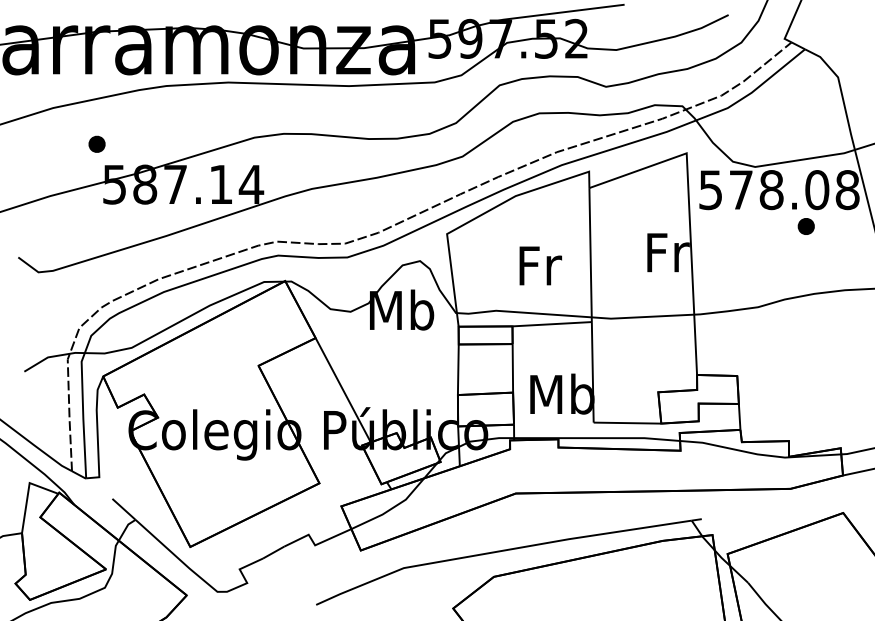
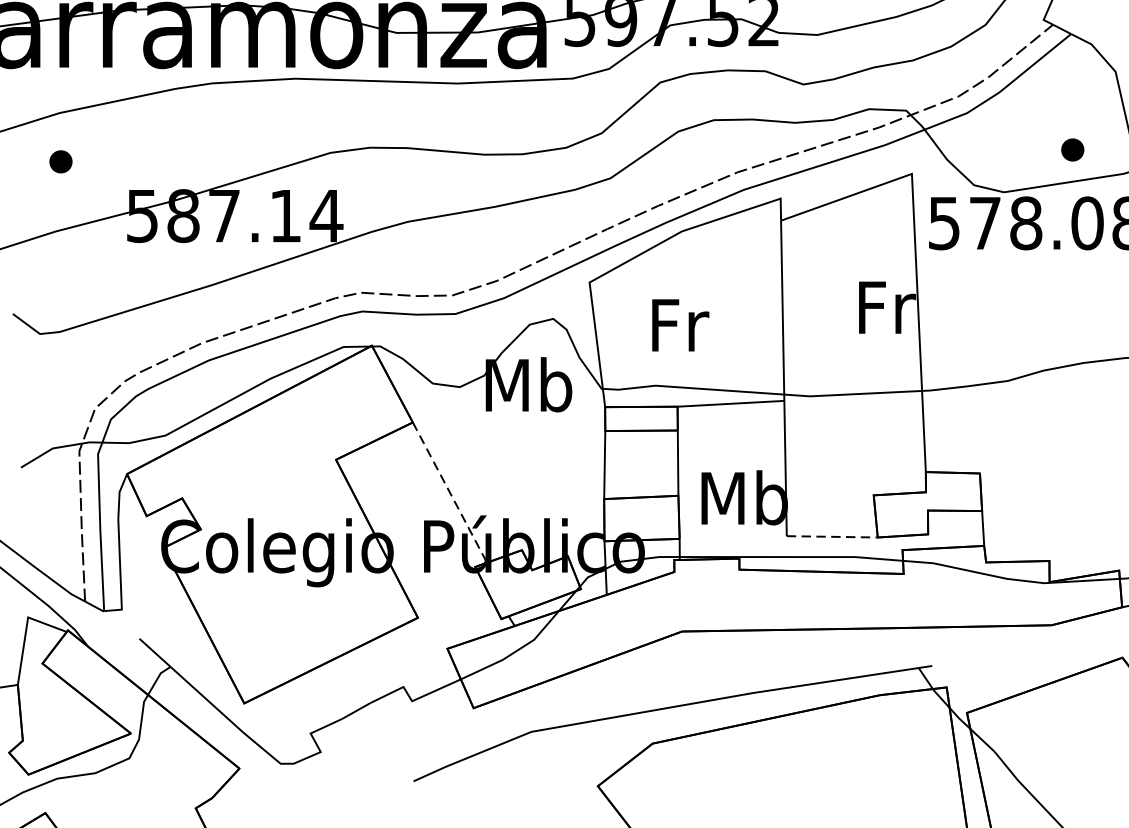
part: (96, 143) -> (60, 160), moved
part: (805, 226) -> (1071, 149), moved
text: (540, 265) -> (680, 324), moved
line: (343, 390) -> (450, 492), solid -> dashed
line: (627, 423) -> (832, 537), solid -> dashed

